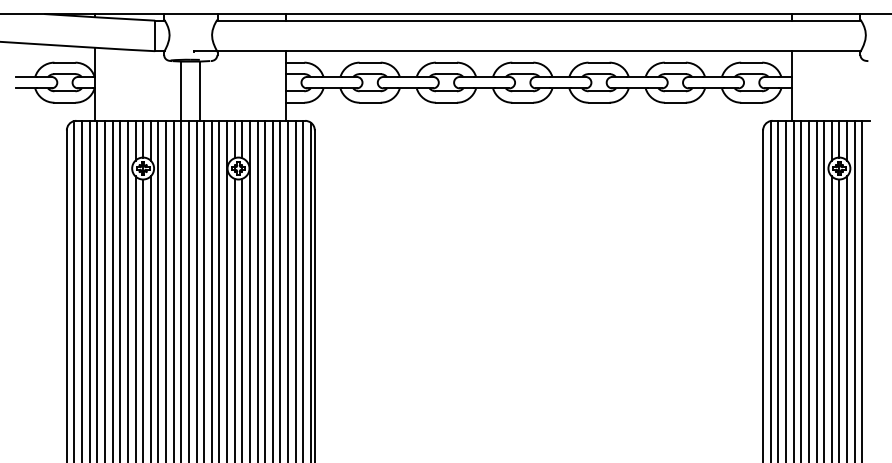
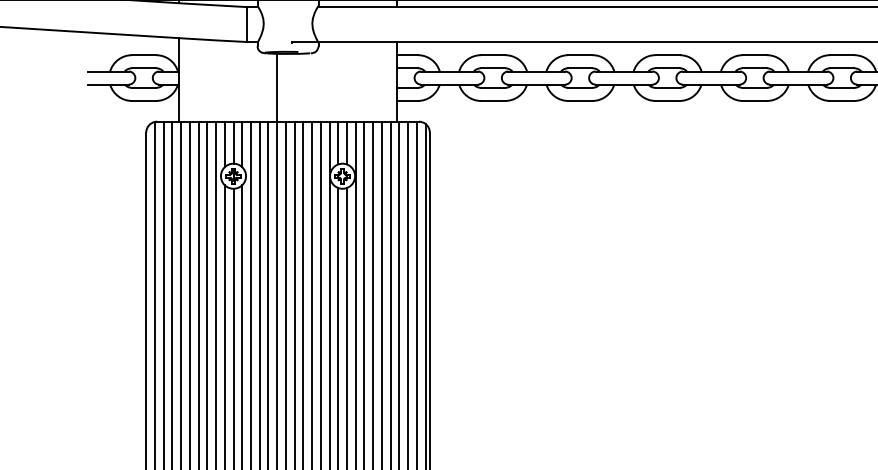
line: (200, 90) -> (299, 86), removed

